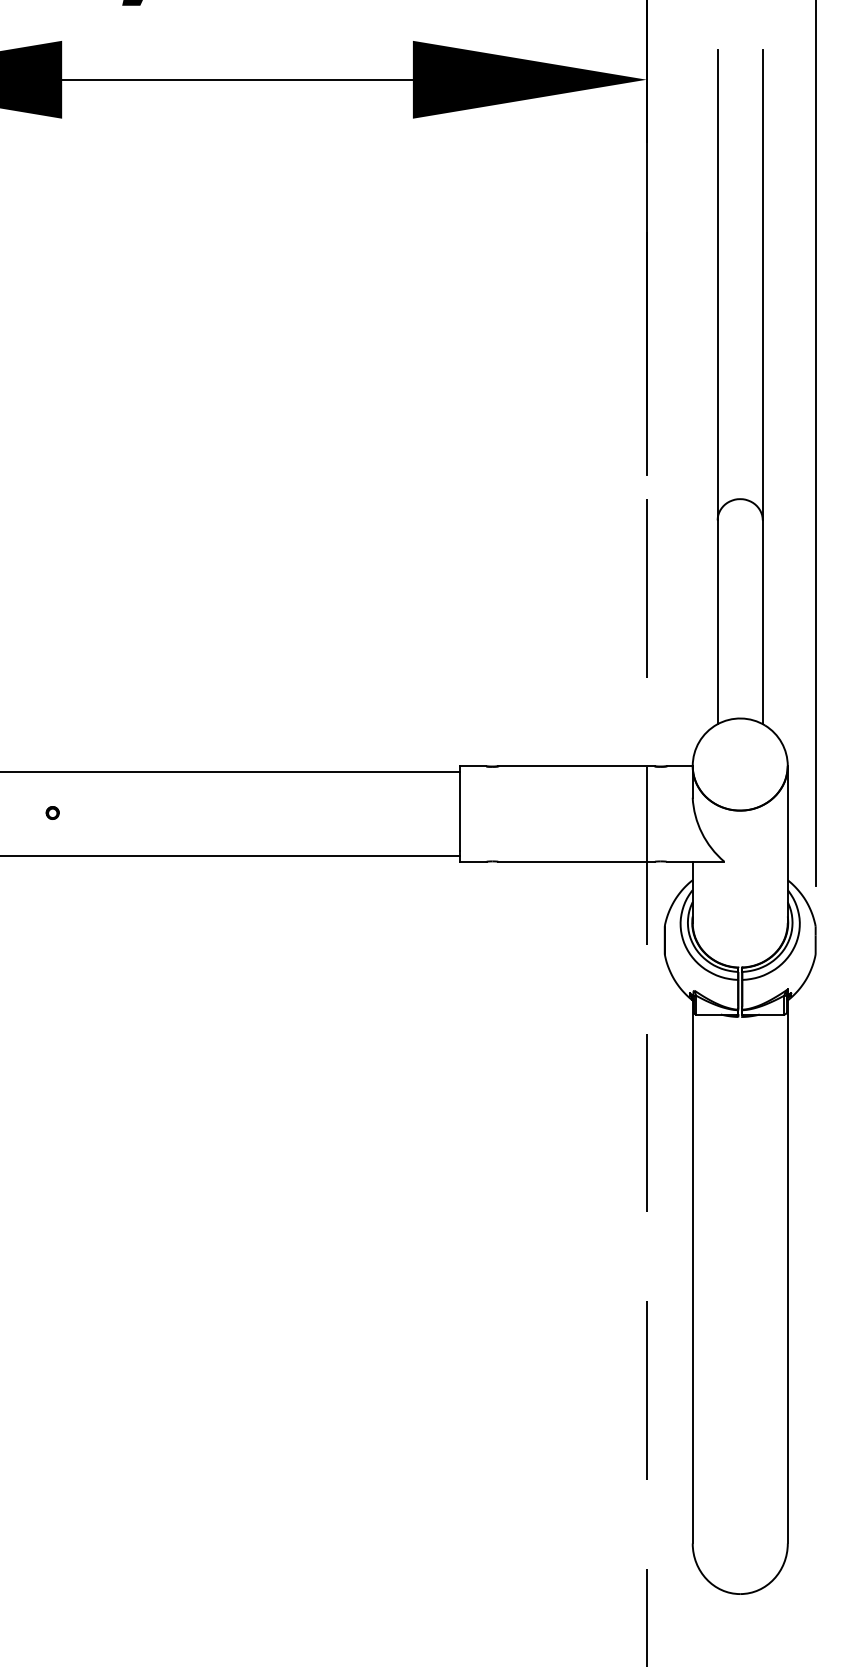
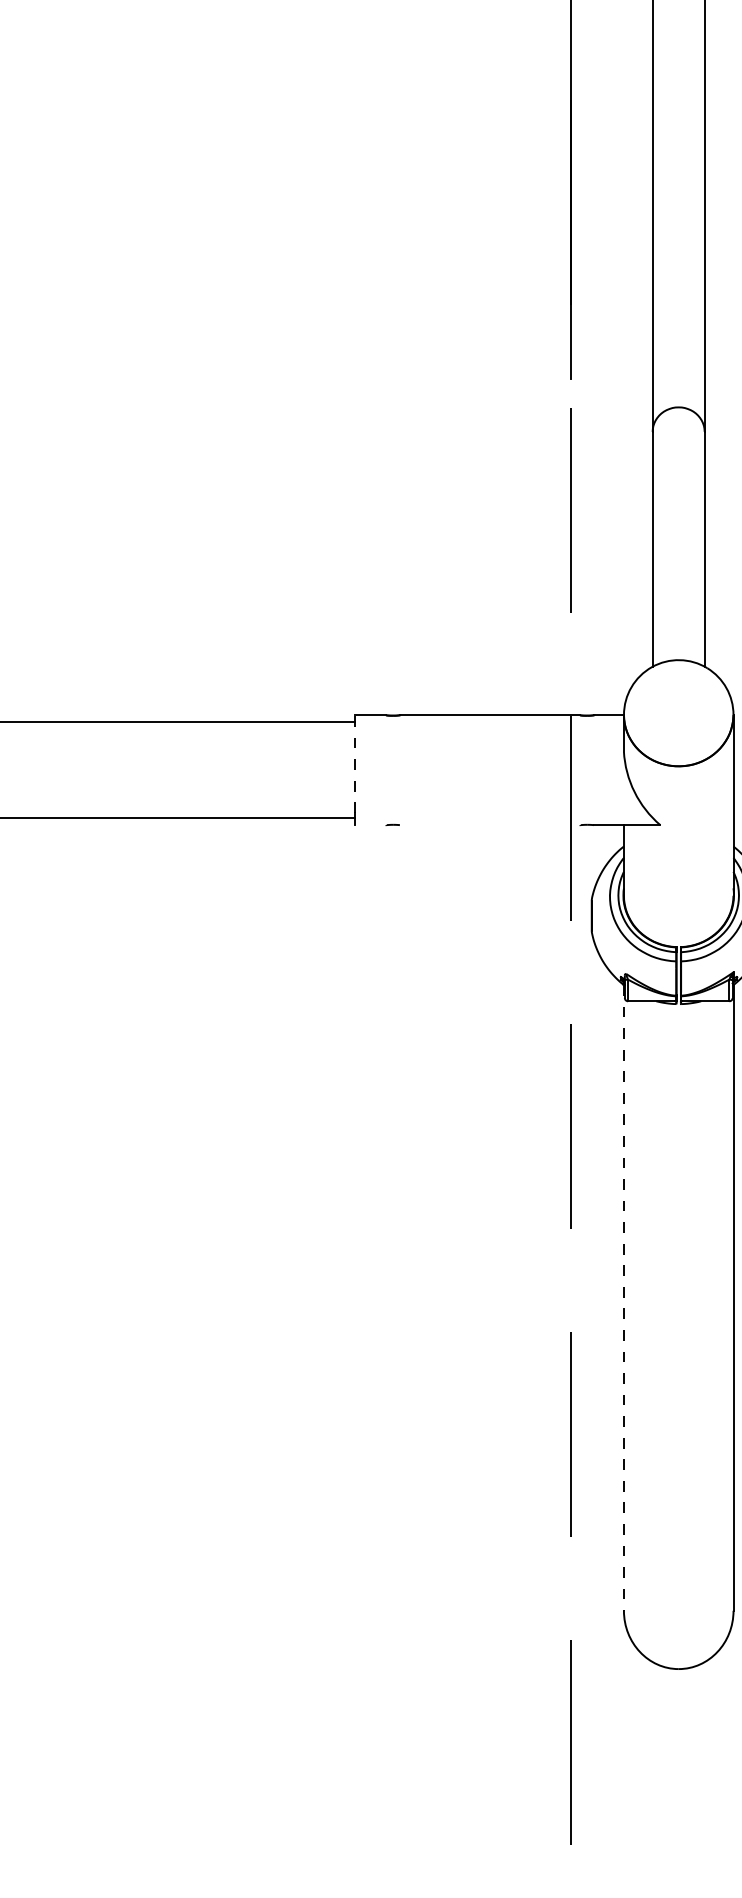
line: (459, 808) -> (355, 763), solid -> dashed
line: (472, 861) -> (370, 824), removed
line: (576, 861) -> (490, 824), removed
line: (692, 1272) -> (623, 1298), solid -> dashed

